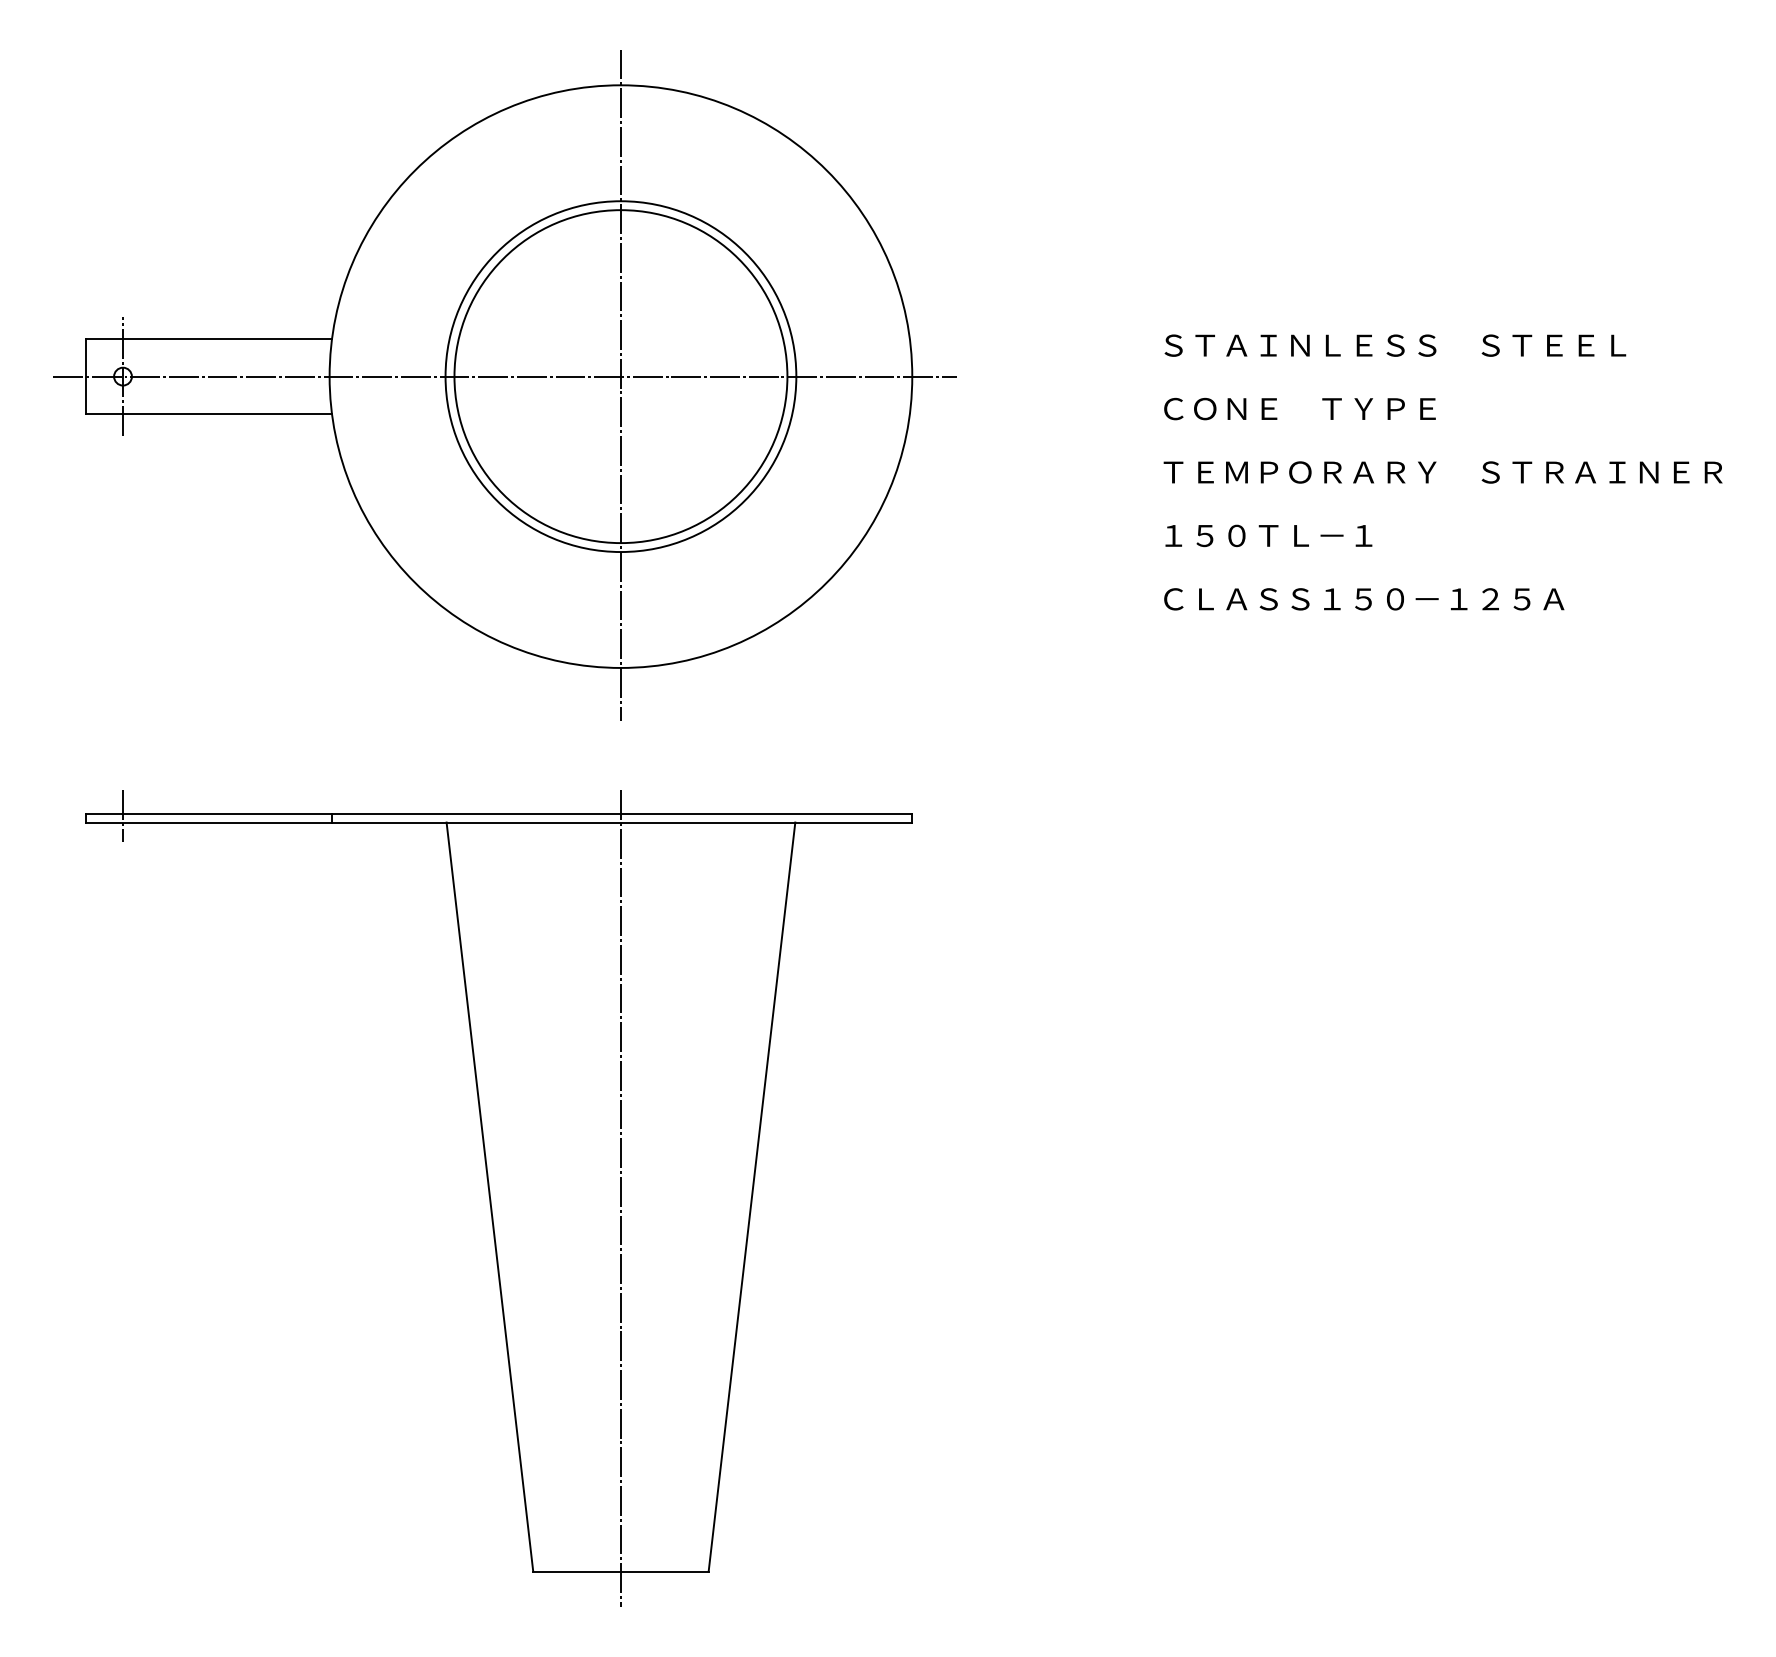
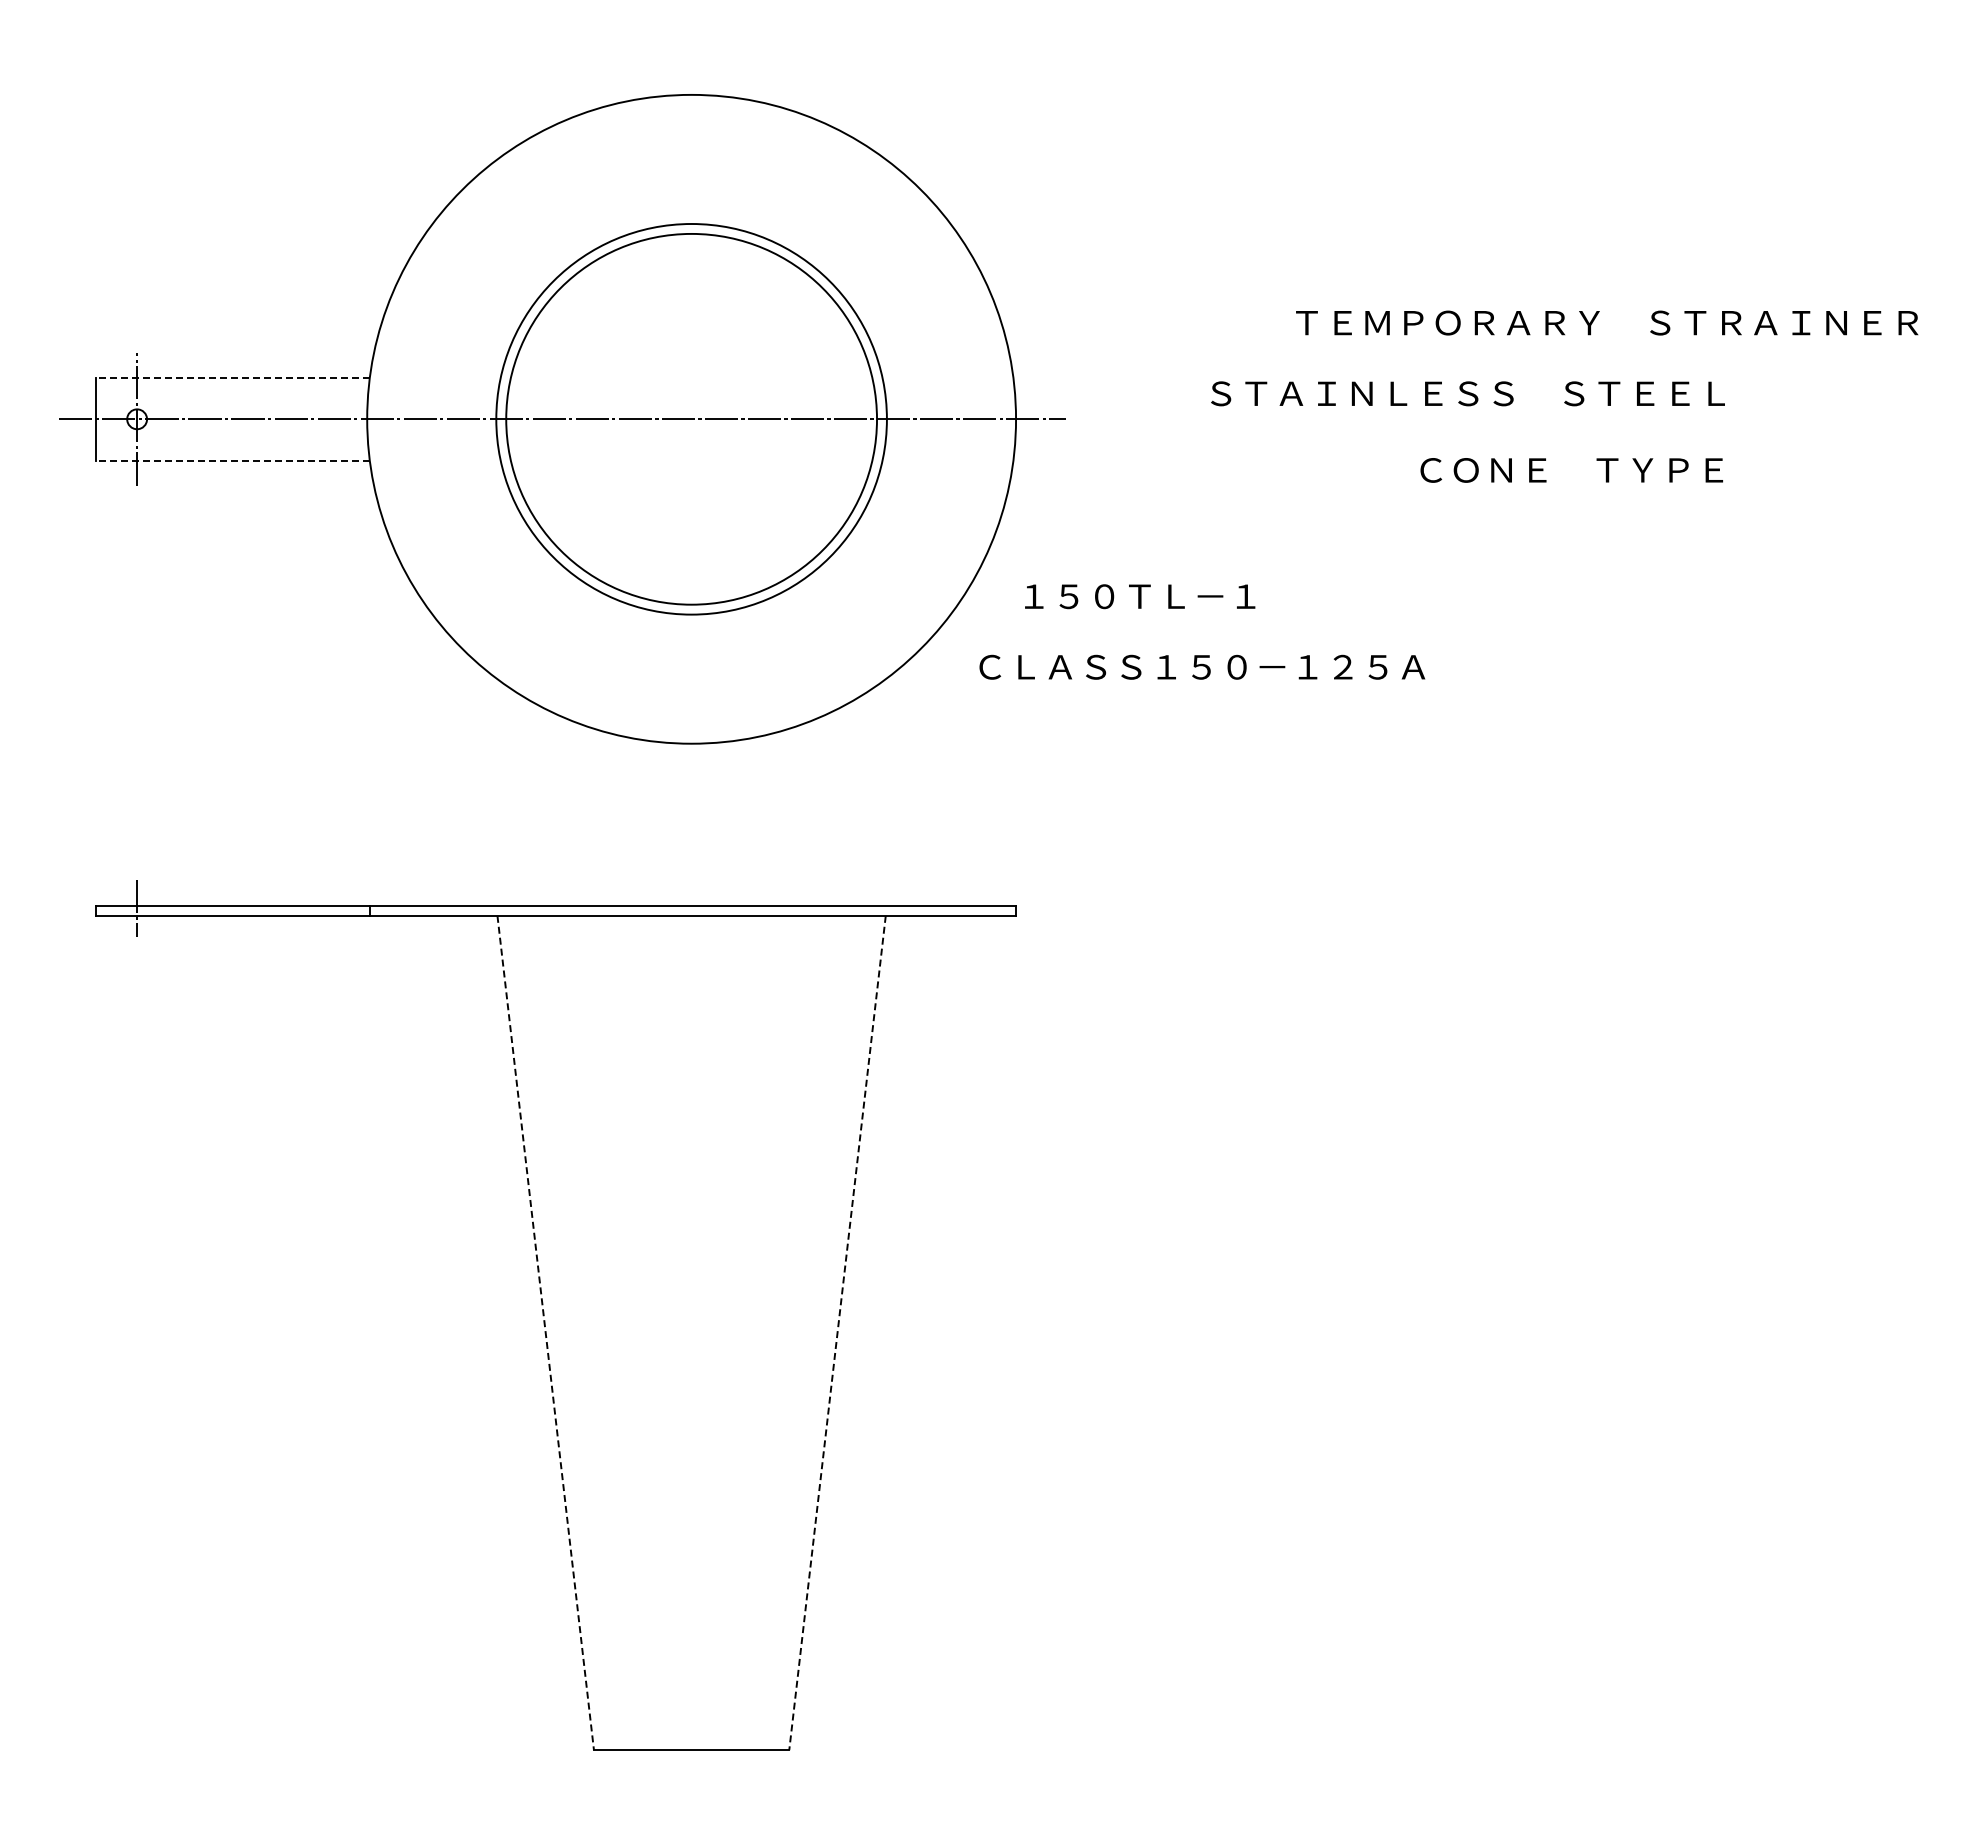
line: (208, 339) -> (232, 377), solid -> dashed
text: (1394, 345) -> (1467, 393), moved
line: (620, 385) -> (691, 429), removed
text: (1299, 409) -> (1571, 470), moved
line: (208, 413) -> (232, 460), solid -> dashed
text: (1443, 471) -> (1607, 322), moved
text: (1269, 535) -> (1140, 596), moved
text: (1364, 598) -> (1202, 666), moved
line: (489, 1196) -> (545, 1332), solid -> dashed
line: (751, 1196) -> (837, 1332), solid -> dashed
line: (620, 1198) -> (691, 1334), removed

